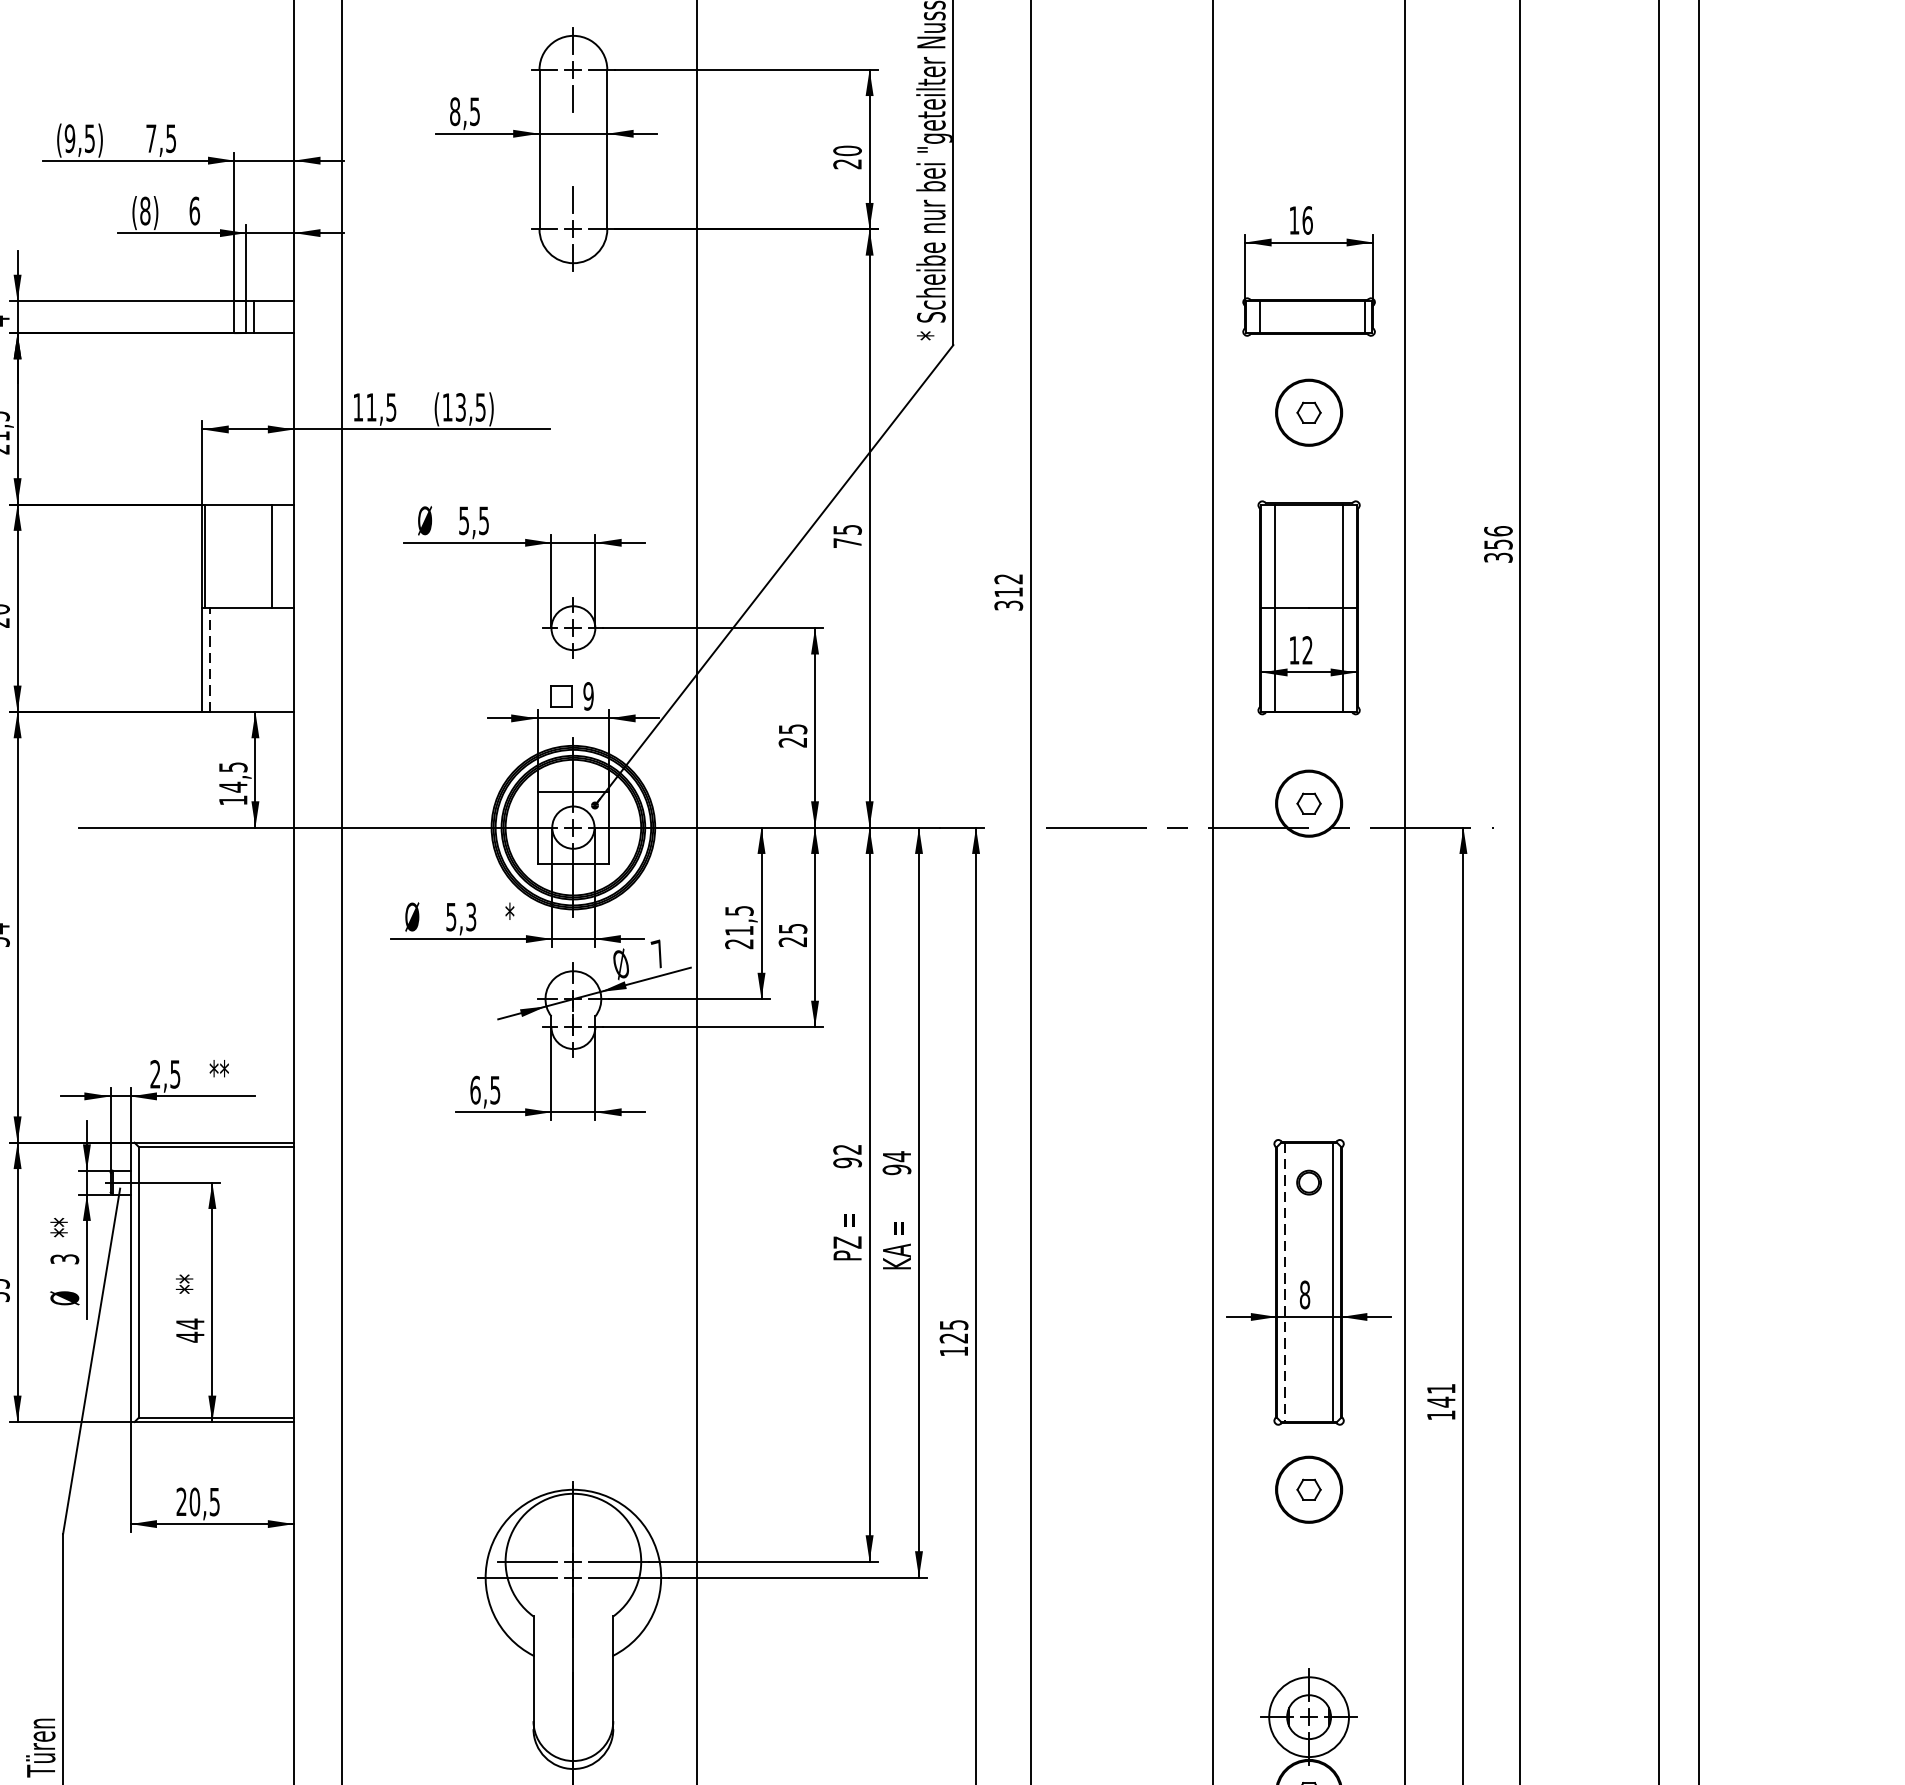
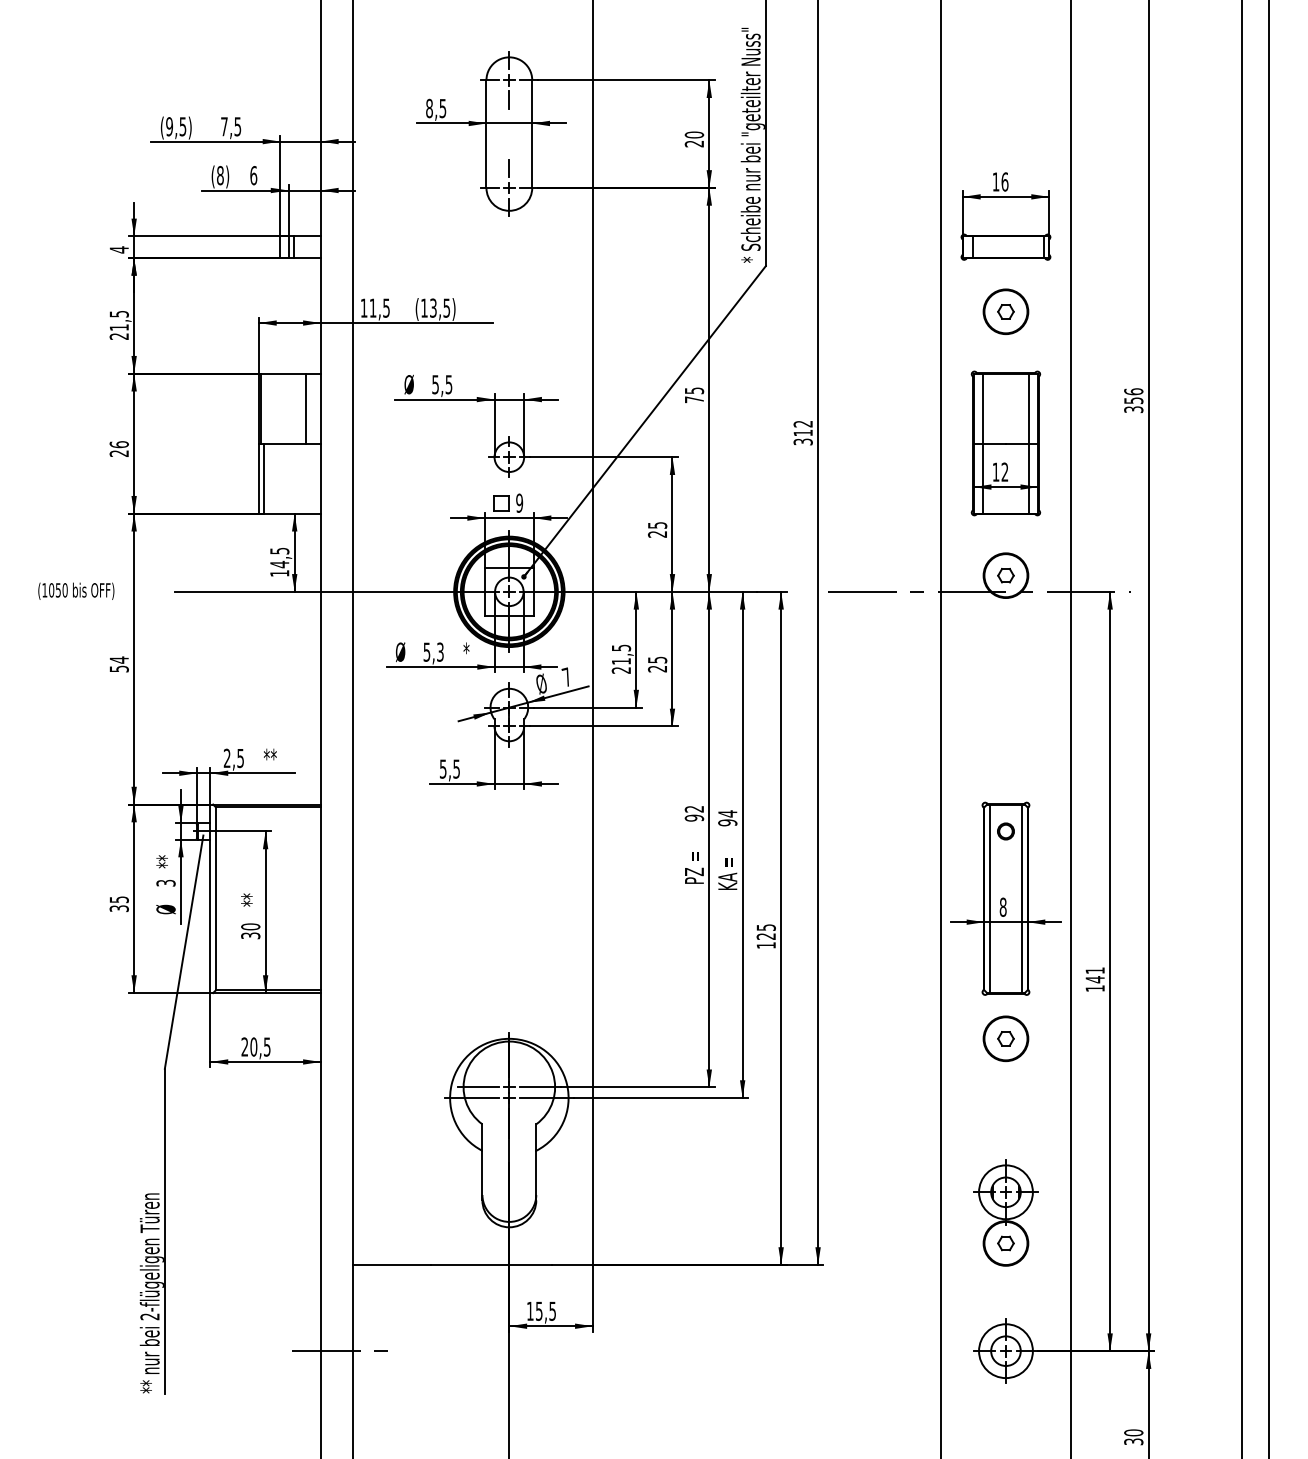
line: (210, 659) -> (264, 478), dashed -> solid
text: (474, 1089) -> (442, 768), 6,5 -> 5,5
line: (1284, 1283) -> (989, 899), dashed -> solid
text: (189, 1330) -> (250, 931), 44 -> 30

